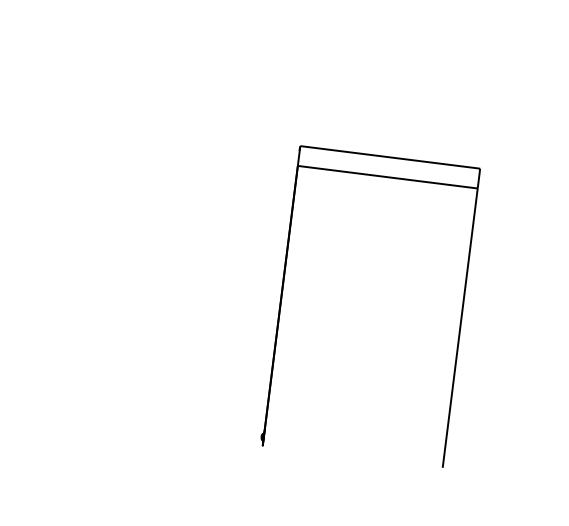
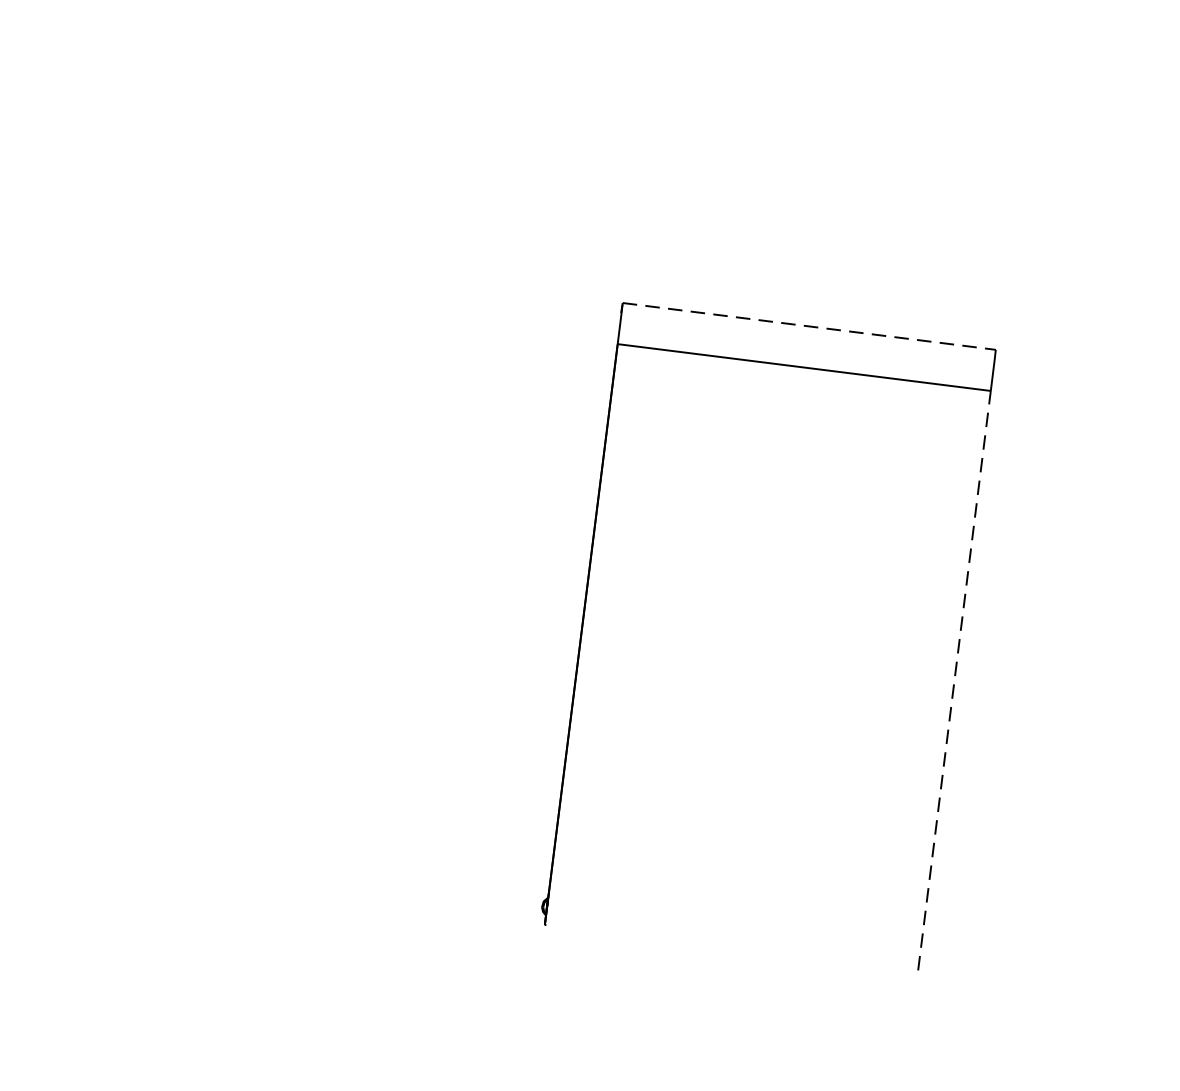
line: (390, 157) -> (809, 326), solid -> dashed
line: (460, 328) -> (955, 681), solid -> dashed

